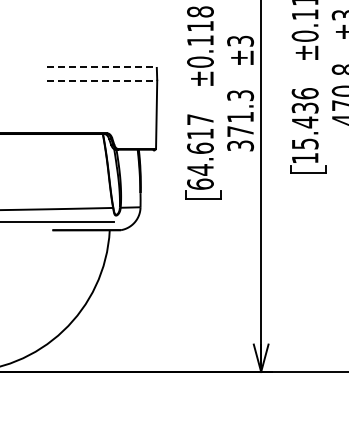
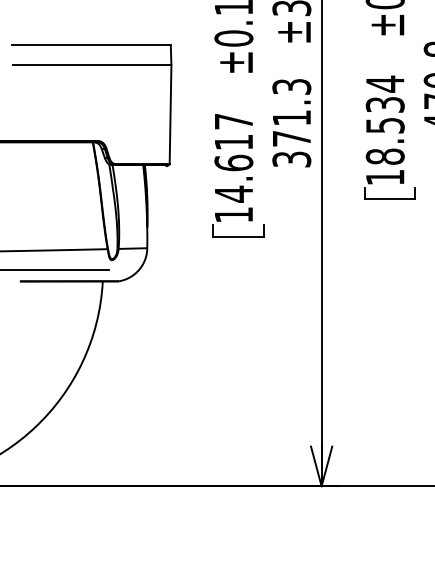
line: (101, 67) -> (90, 46), dashed -> solid
line: (102, 80) -> (92, 64), dashed -> solid
text: (304, 118) -> (384, 119), 15.436 -> 18.534
text: (200, 183) -> (233, 213), 64.617 -> 14.617

